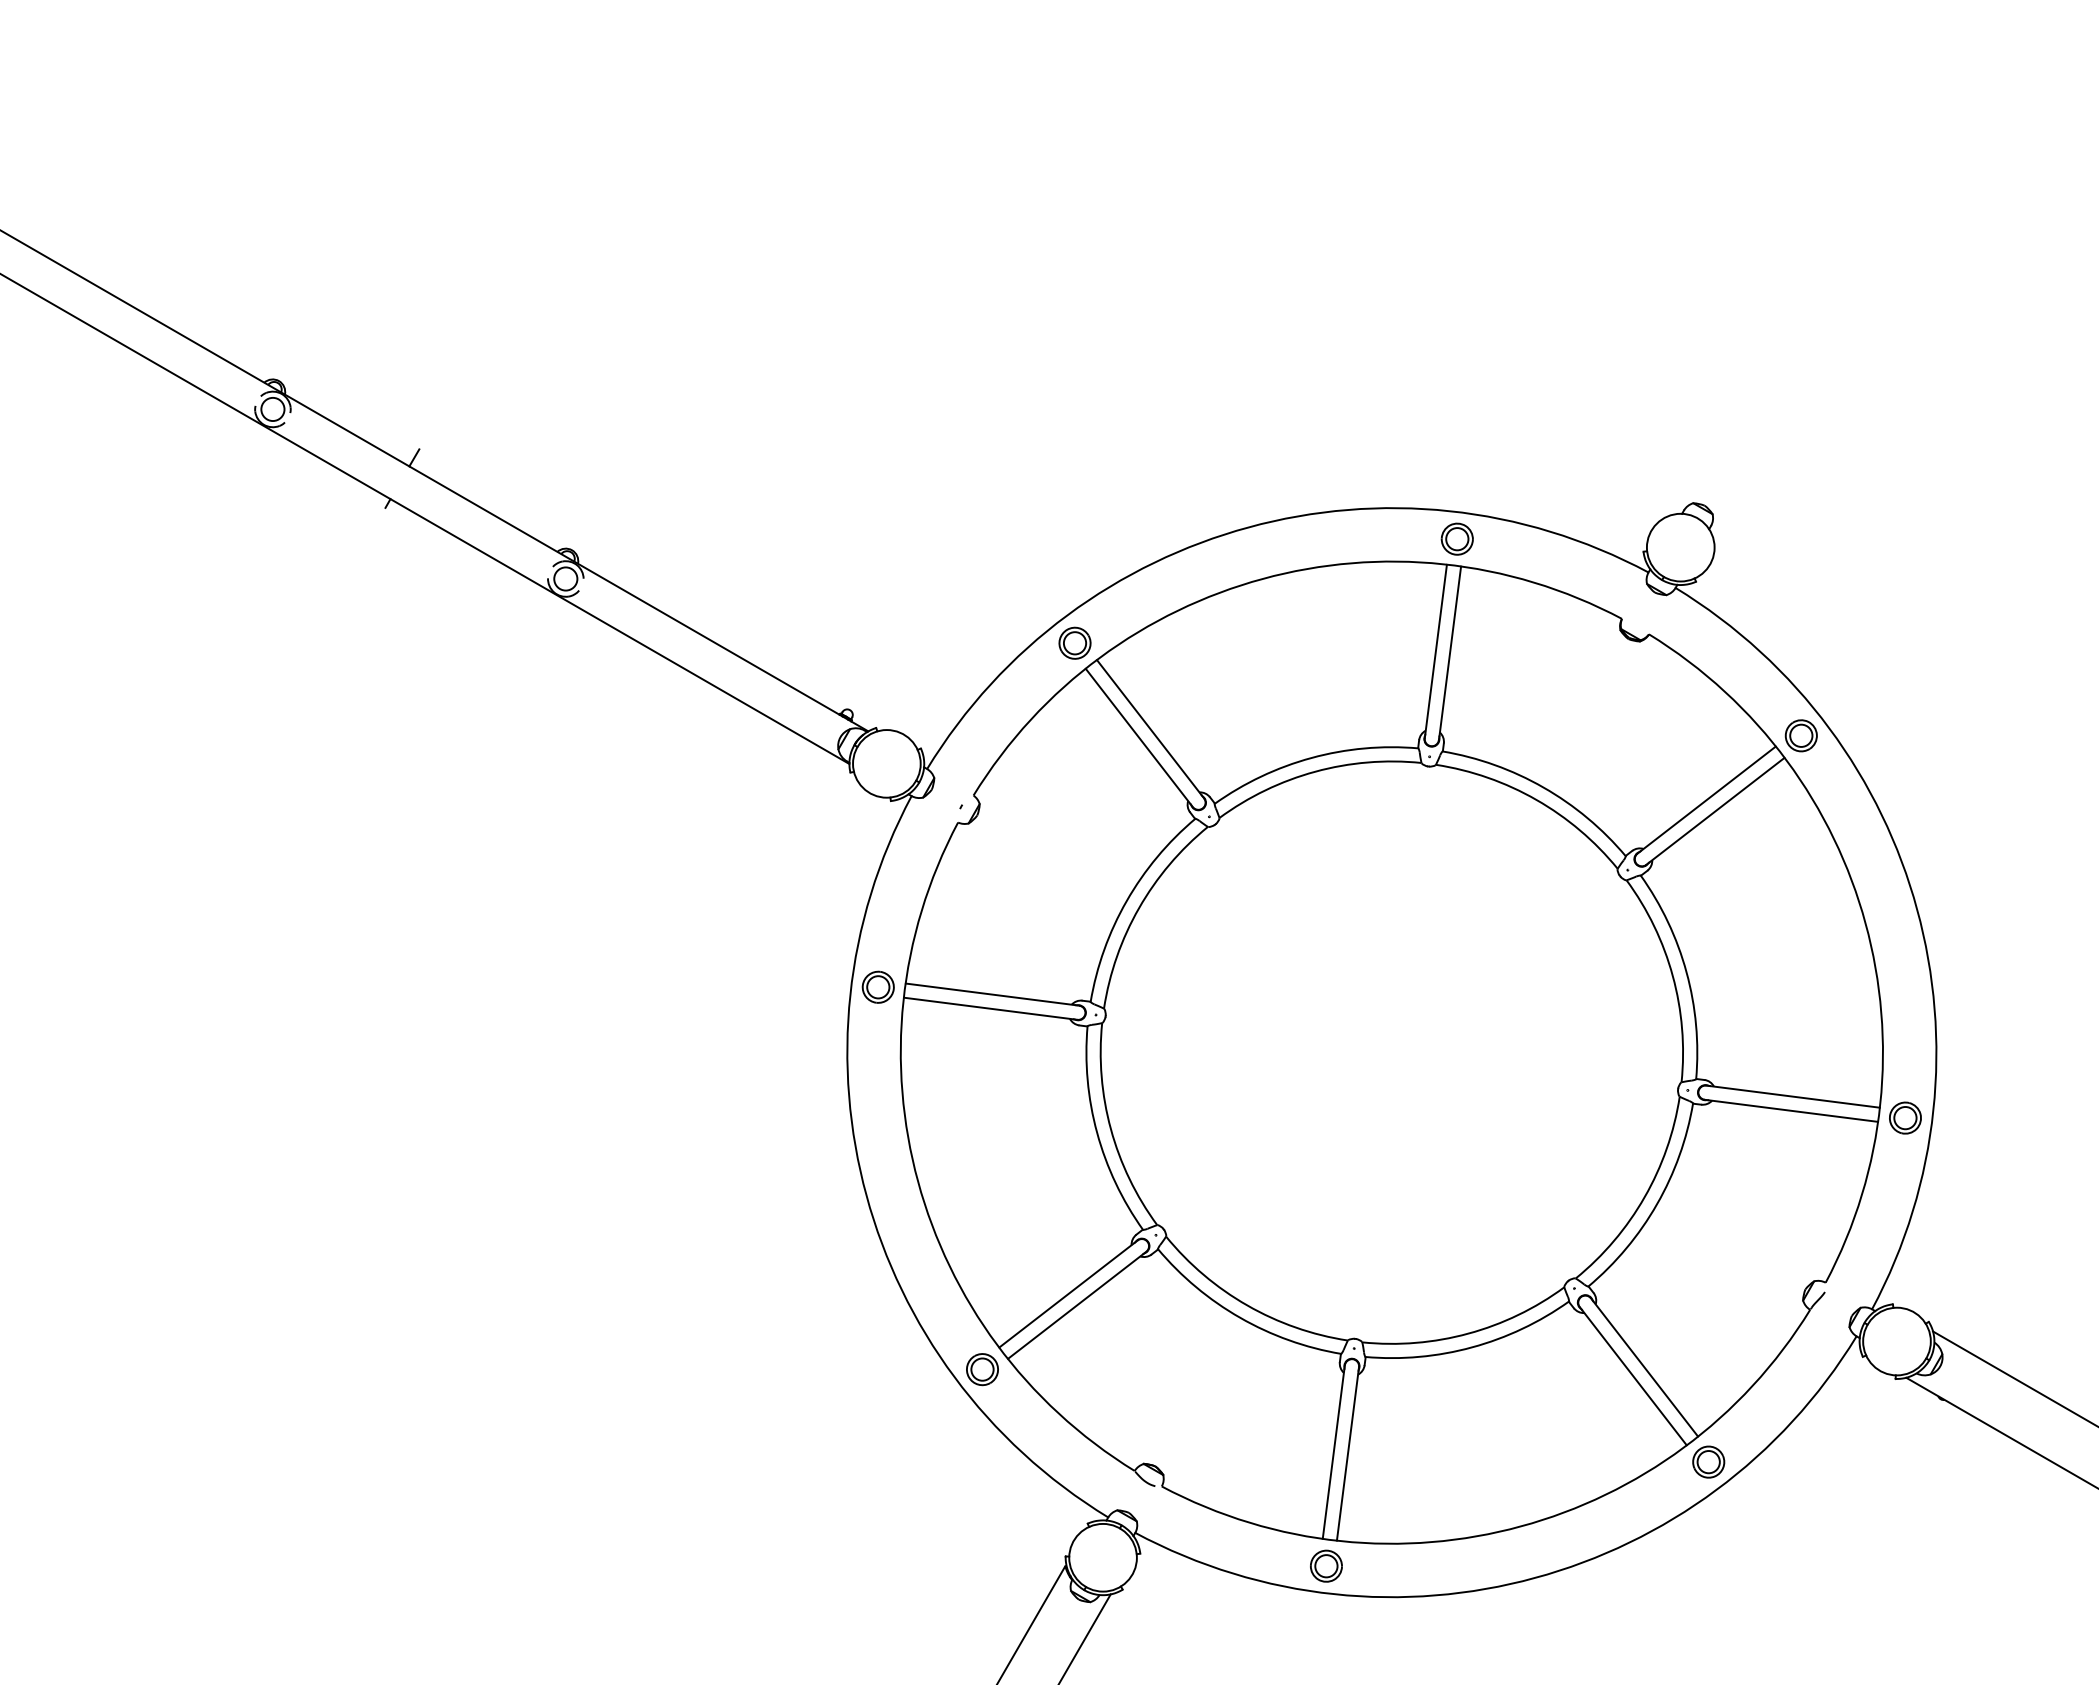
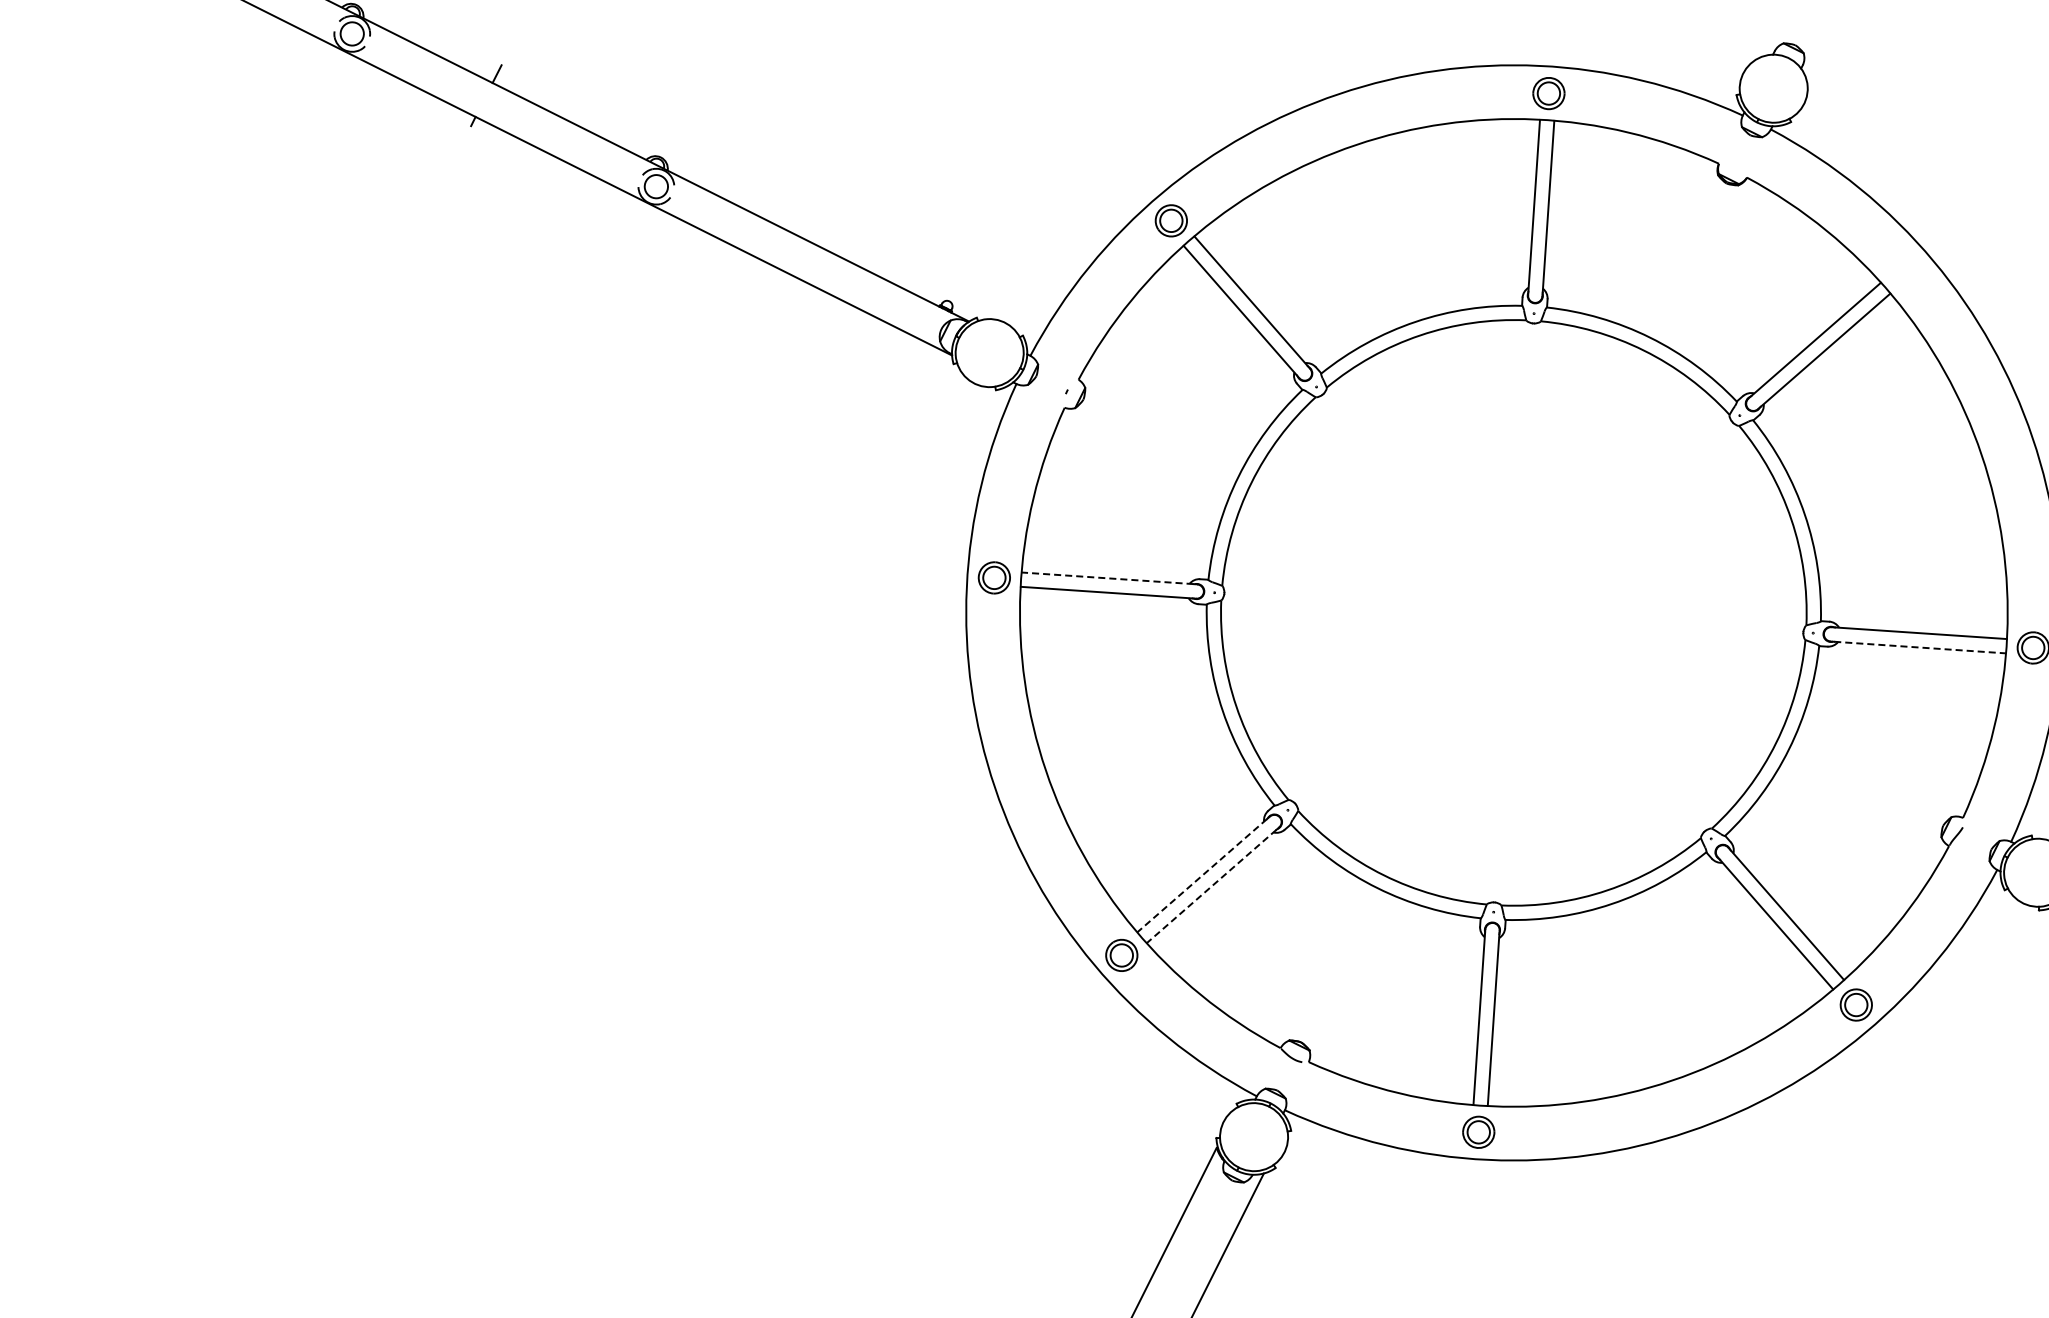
part: (1800, 735) -> (1905, 270), removed
line: (990, 994) -> (1107, 578), solid -> dashed
line: (1793, 1111) -> (1920, 648), solid -> dashed
line: (1067, 1295) -> (1202, 876), solid -> dashed
line: (1075, 1306) -> (1211, 886), solid -> dashed

